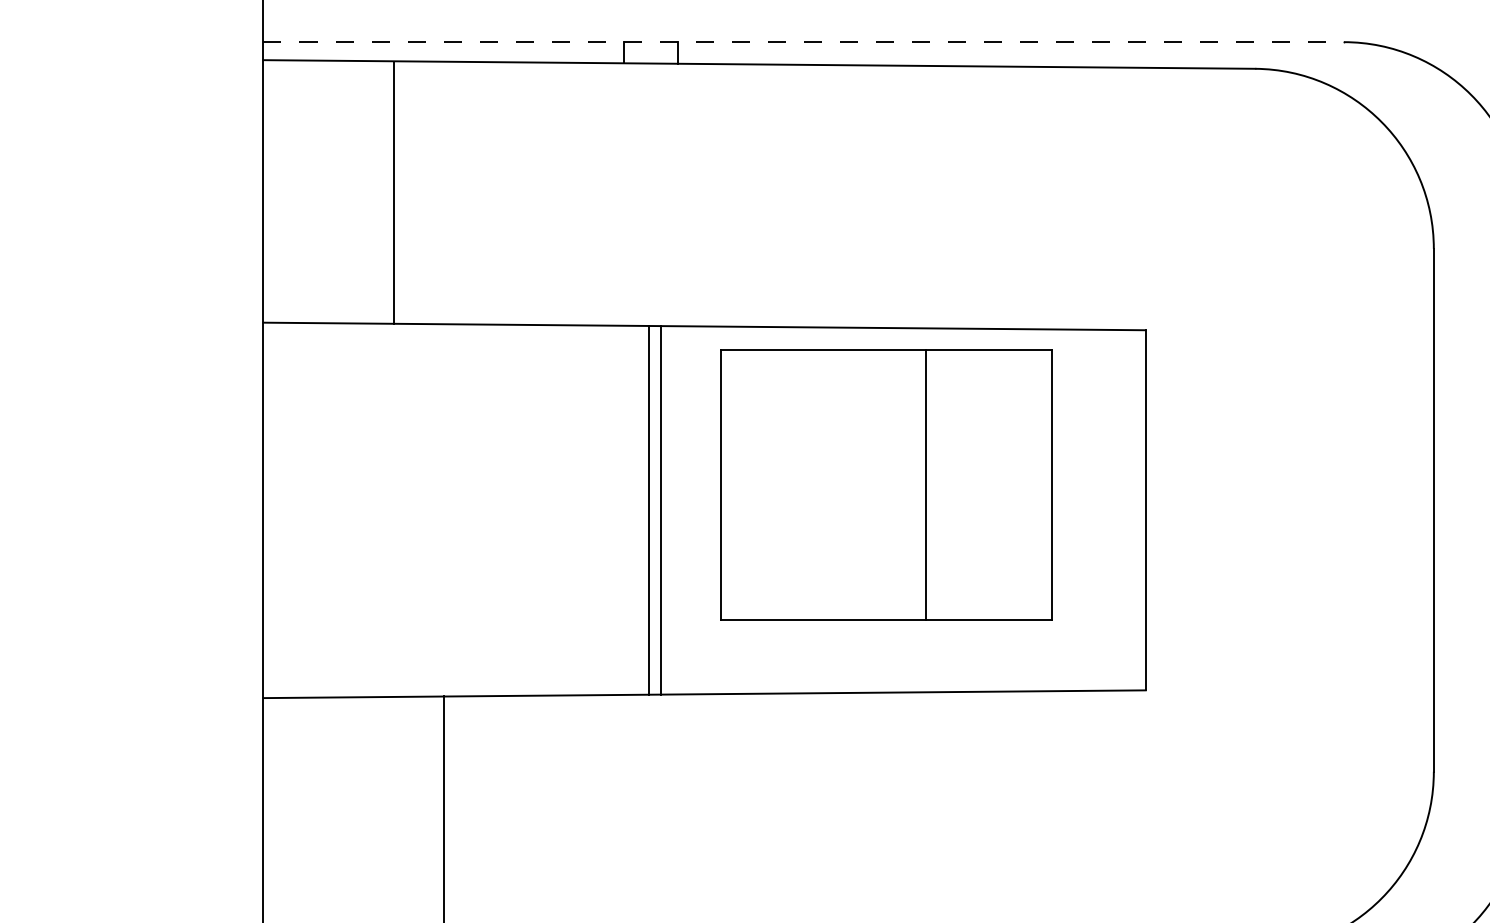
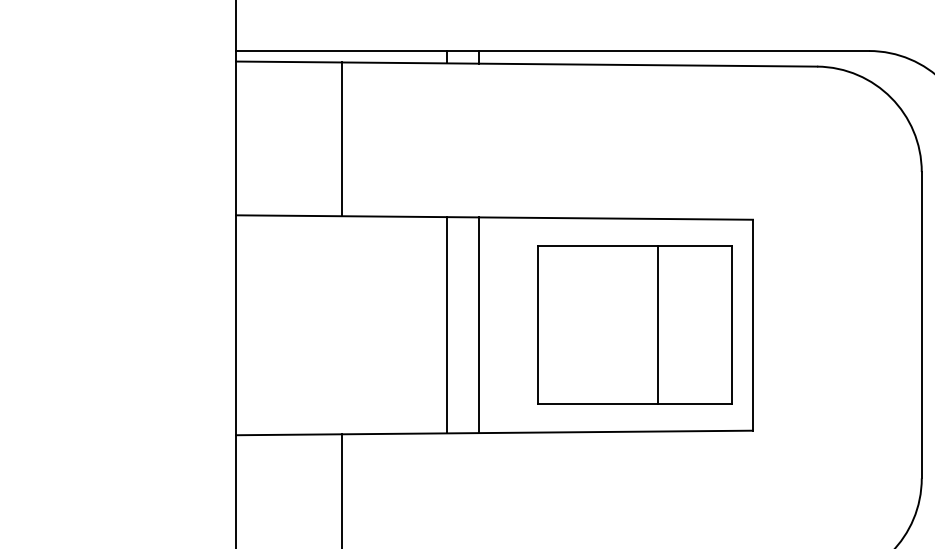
line: (805, 42) -> (553, 51), dashed -> solid
line: (393, 193) -> (341, 139), moved
part: (885, 483) -> (634, 324), moved
line: (648, 510) -> (478, 325), moved
line: (661, 510) -> (447, 325), moved

